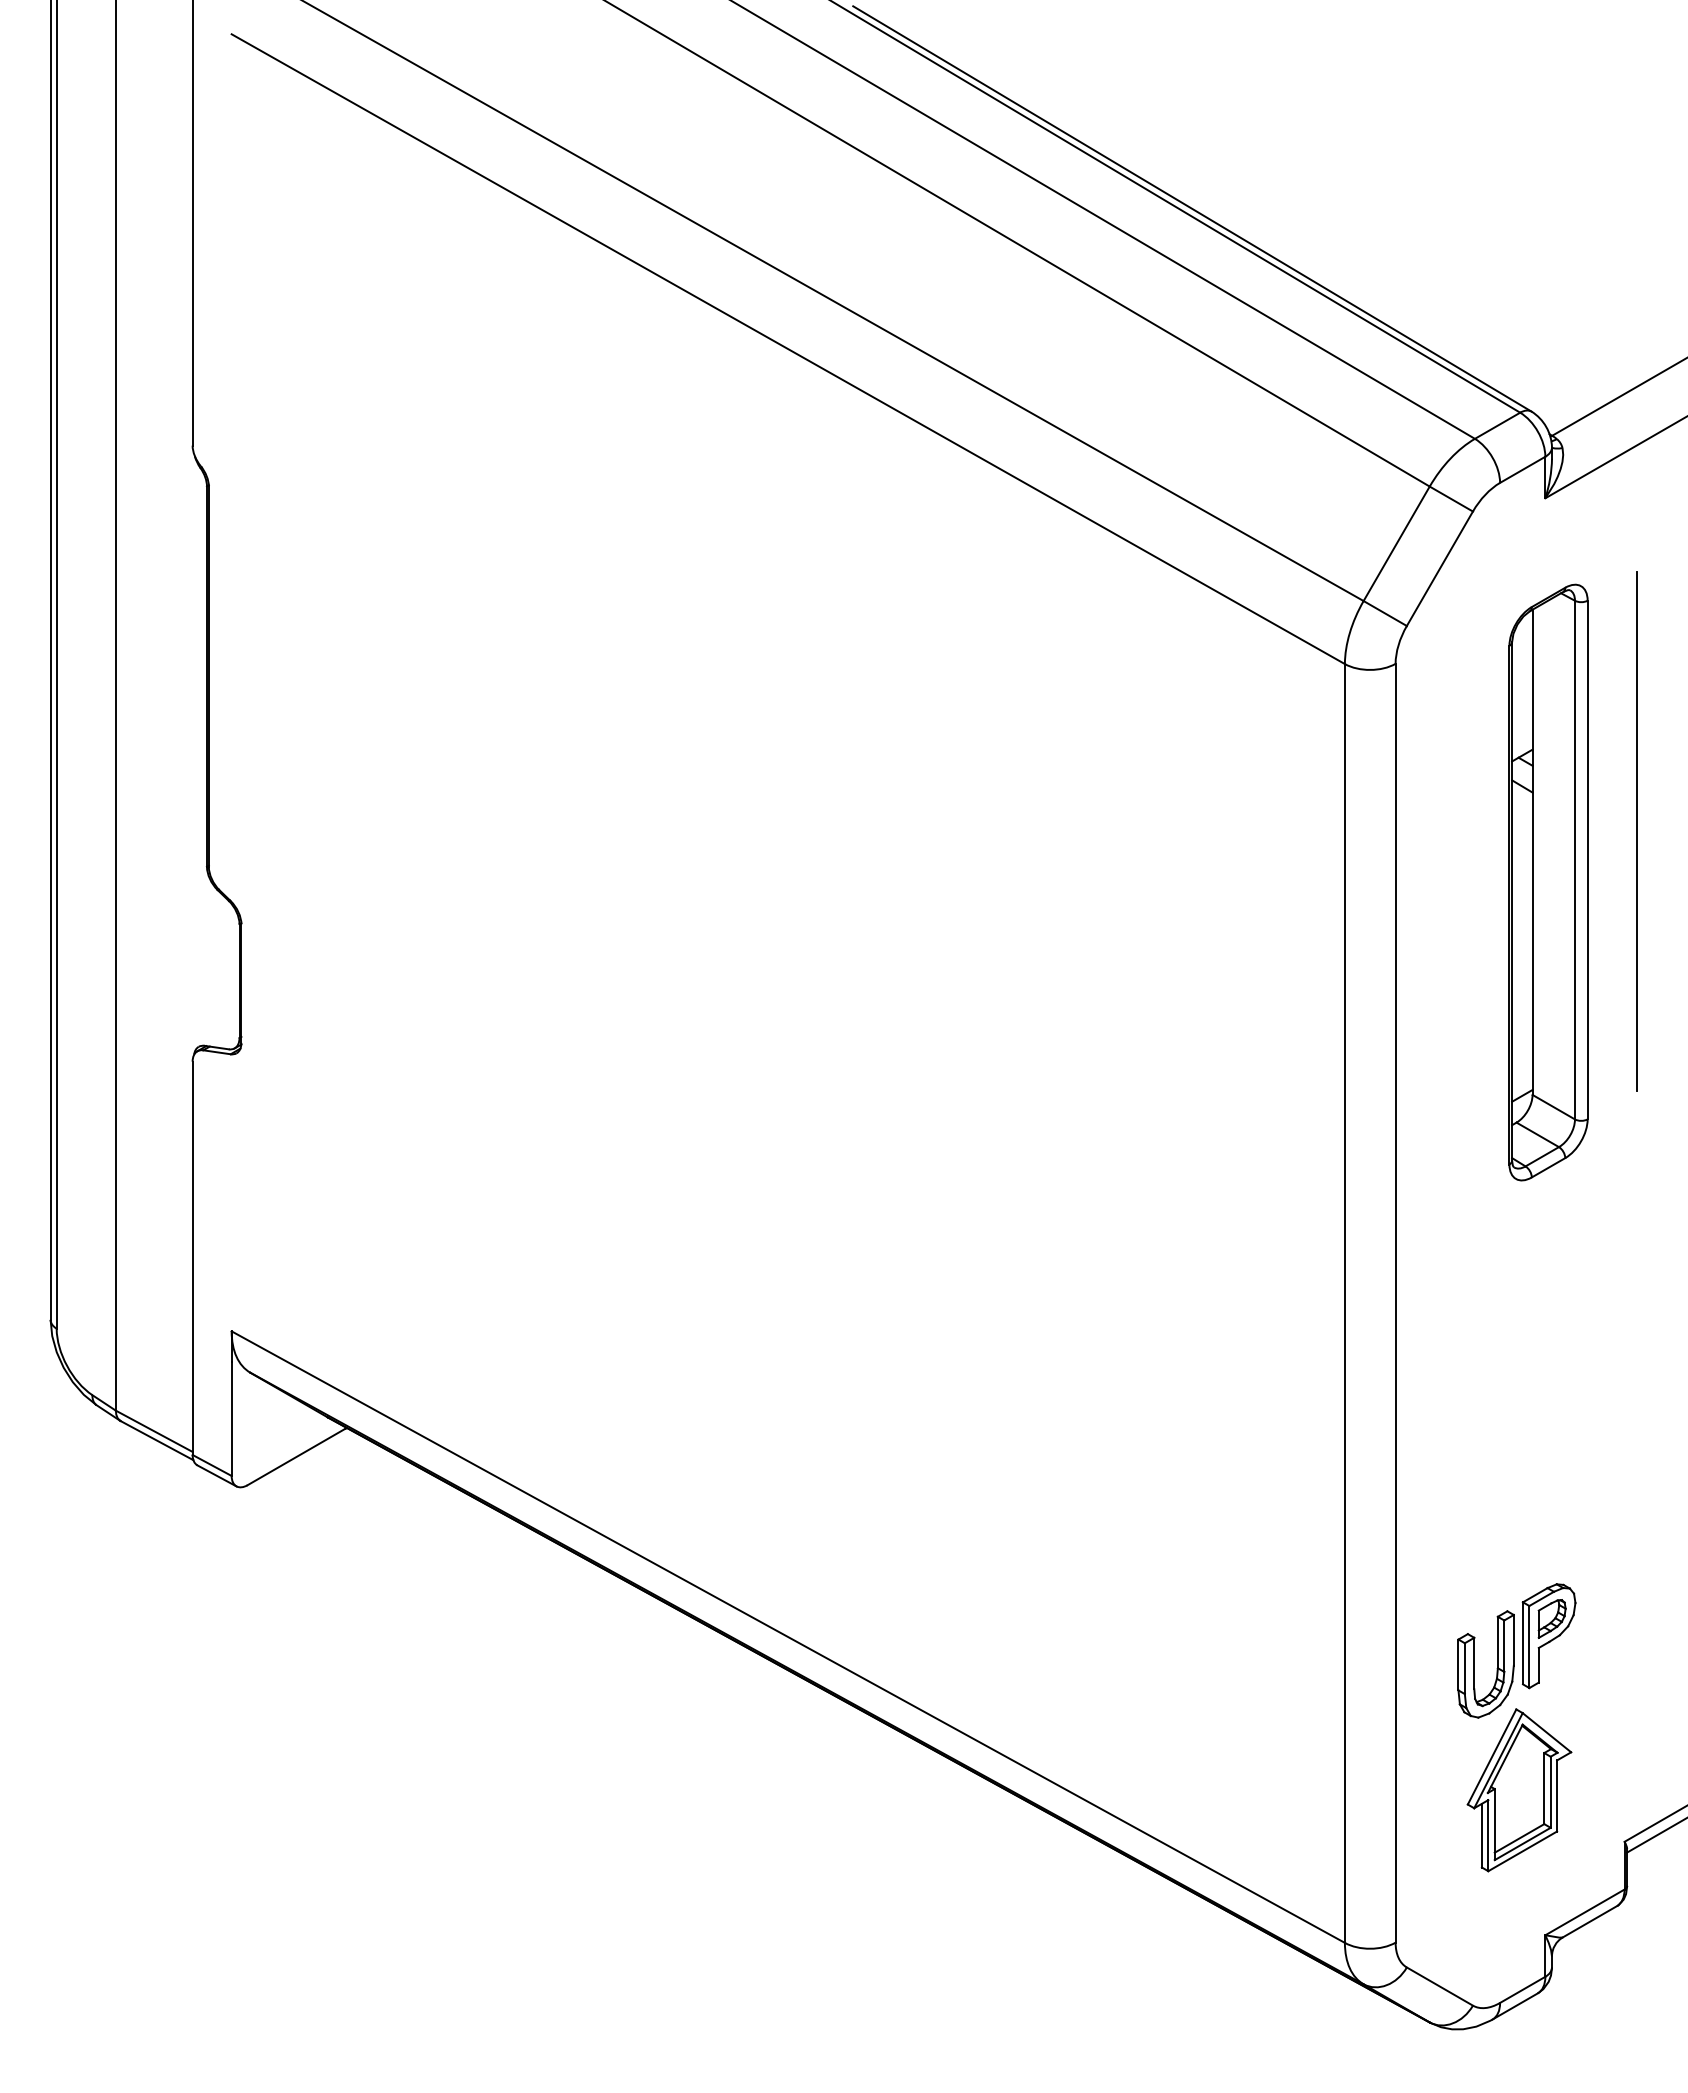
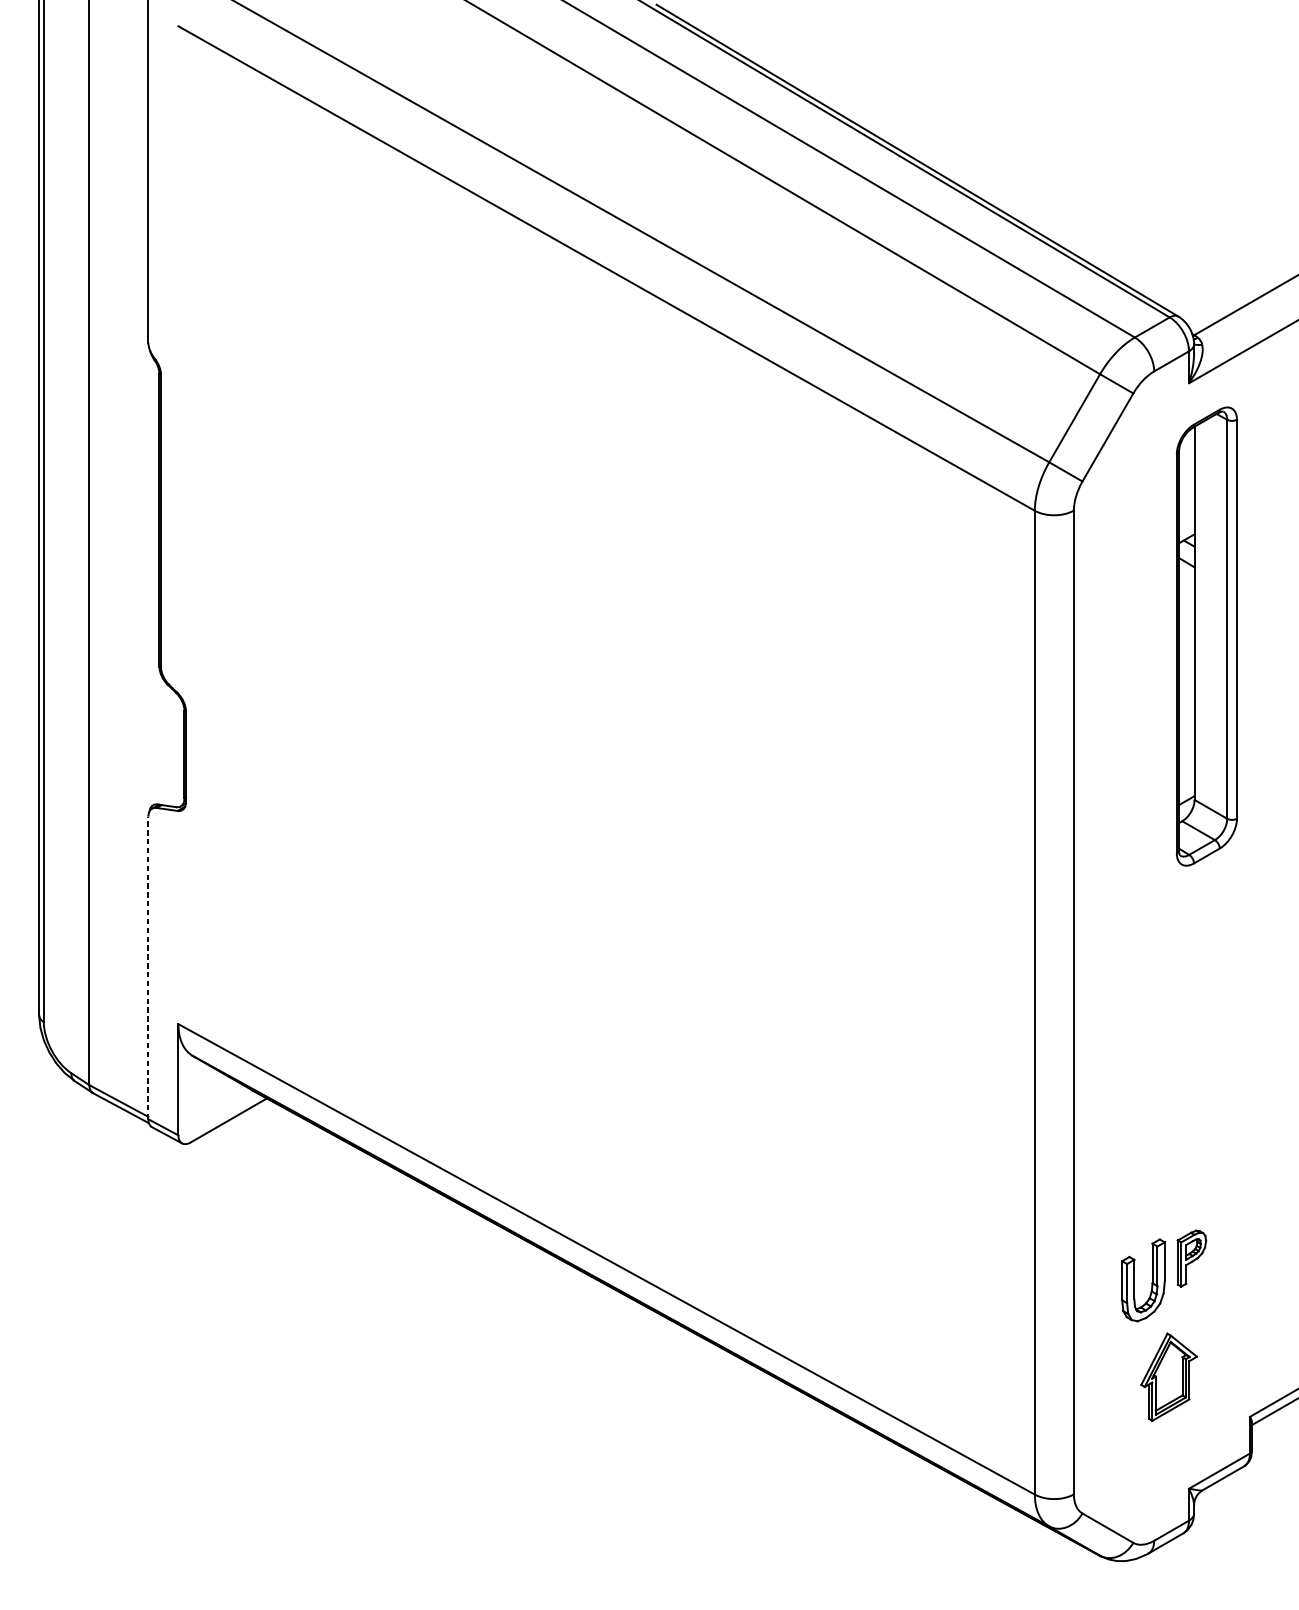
line: (1637, 830) -> (1259, 638), removed
part: (1548, 882) -> (1206, 636), moved
line: (192, 1258) -> (148, 968), solid -> dashed
part: (1548, 1636) -> (1191, 1258), size x0.7
part: (1519, 1790) -> (1169, 1377), size x0.7

